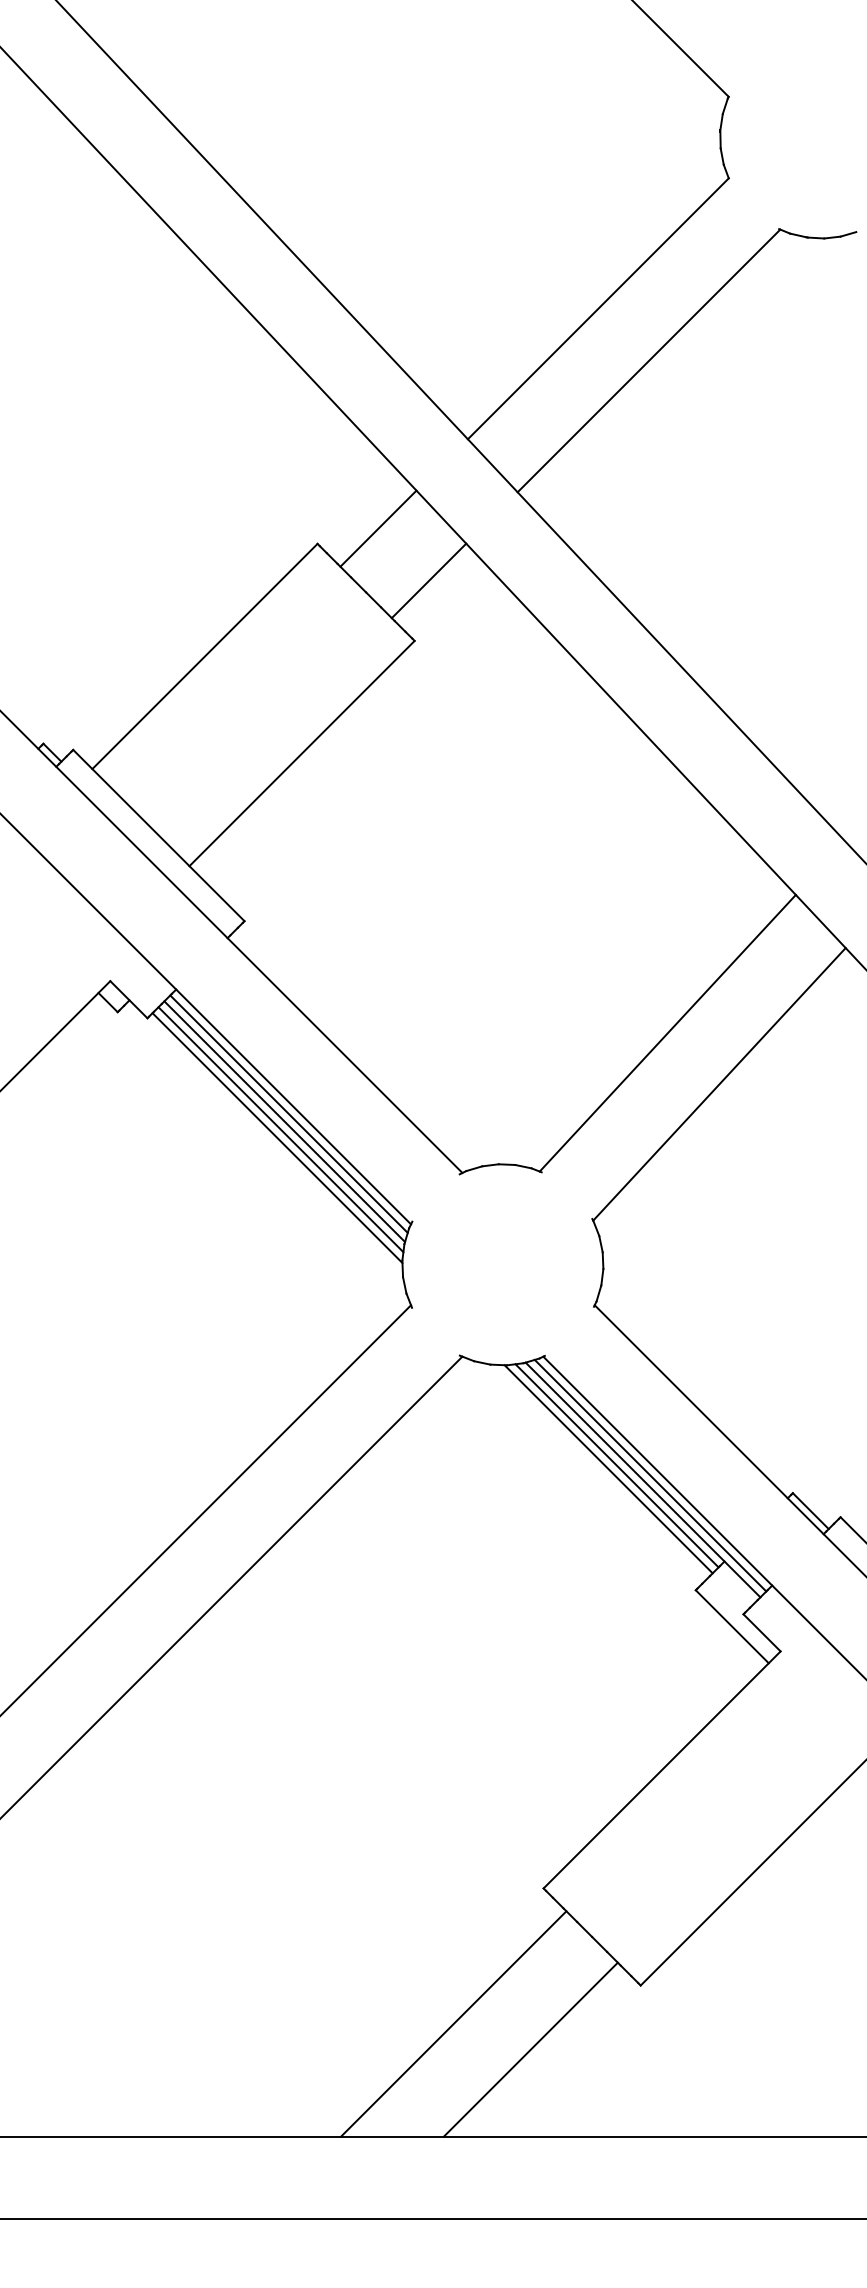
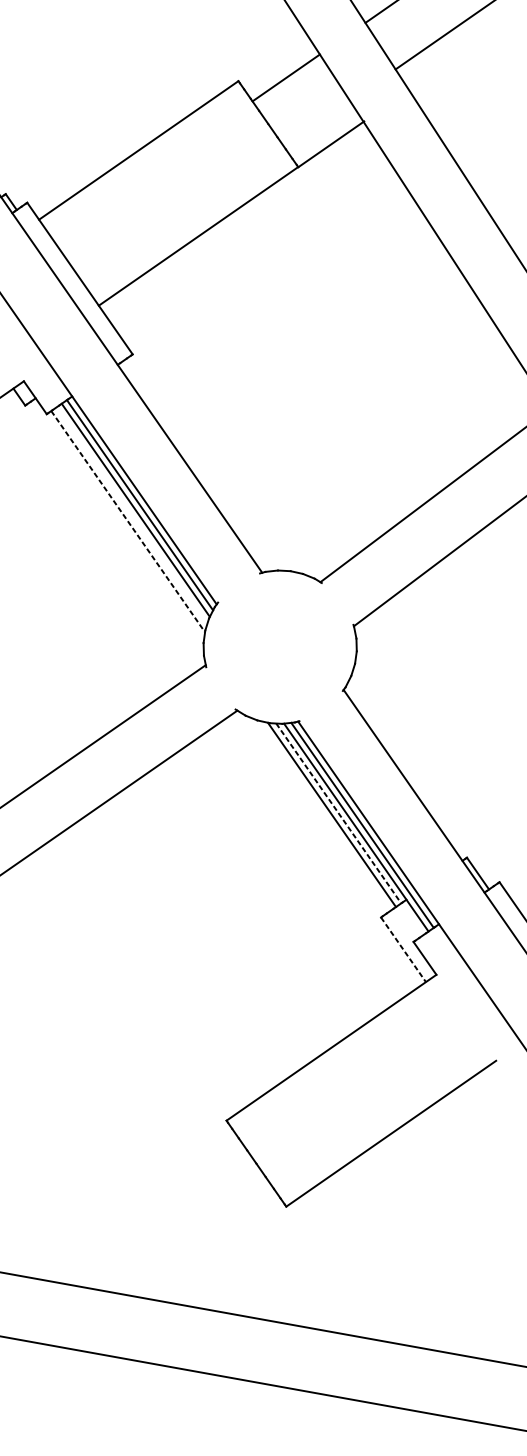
line: (428, 580) -> (330, 143), moved
line: (280, 1129) -> (131, 515), removed
line: (277, 1138) -> (128, 521), solid -> dashed
line: (617, 1465) -> (339, 813), solid -> dashed
line: (732, 1626) -> (403, 949), solid -> dashed
line: (453, 2023) -> (140, 1209), removed
line: (530, 2049) -> (194, 1239), removed

